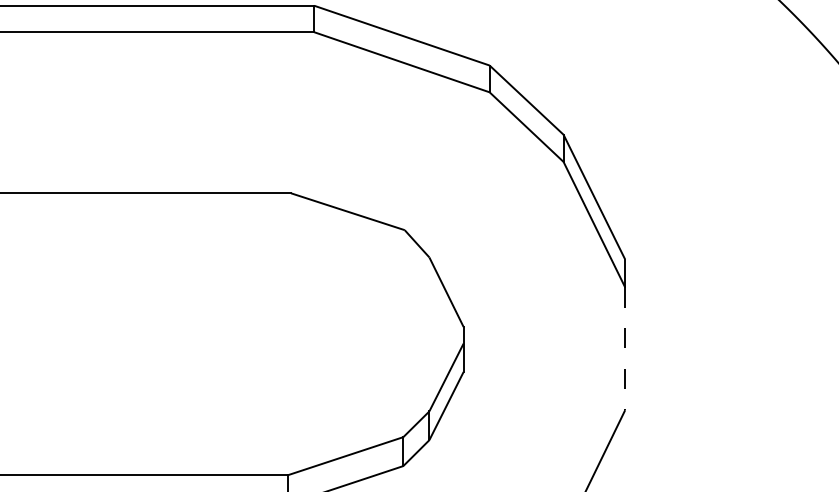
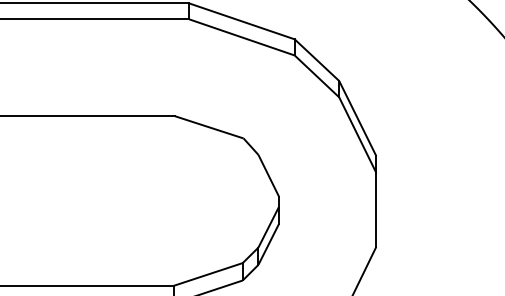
line: (625, 348) -> (376, 209), dashed -> solid

